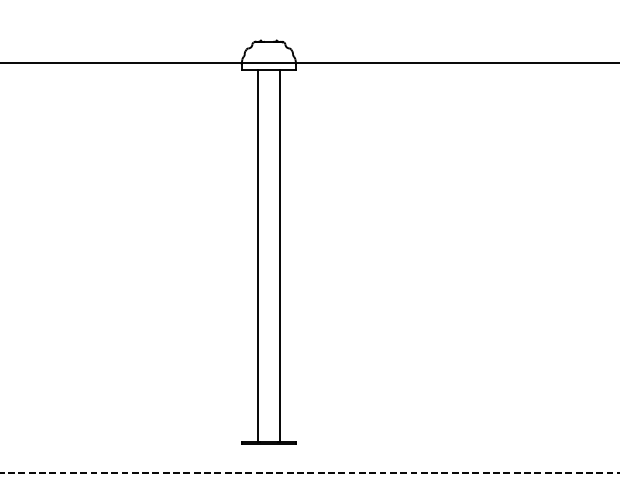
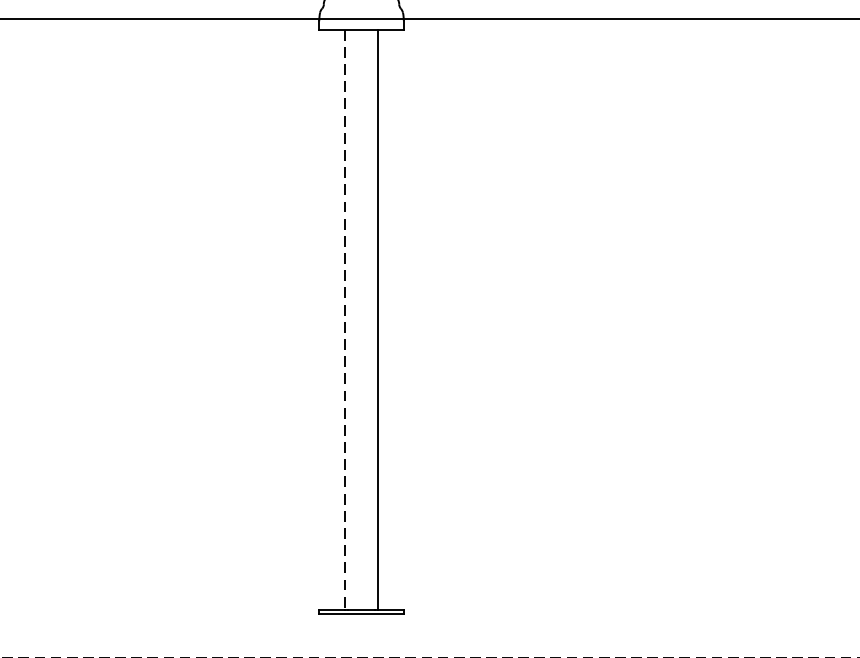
line: (258, 256) -> (345, 320), solid -> dashed

